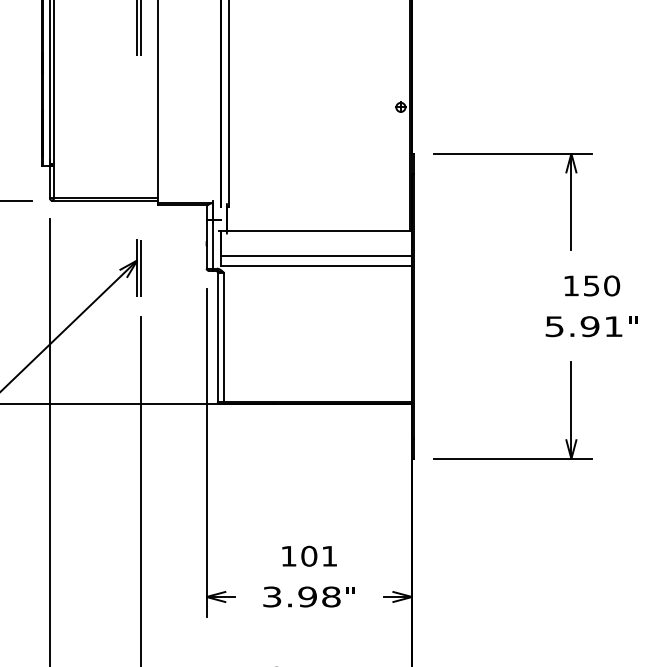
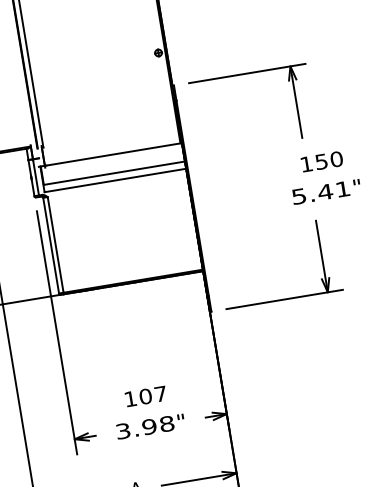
text: (589, 326) -> (325, 192), 5.91 -> 5.41
text: (329, 556) -> (160, 394), 101 -> 107

